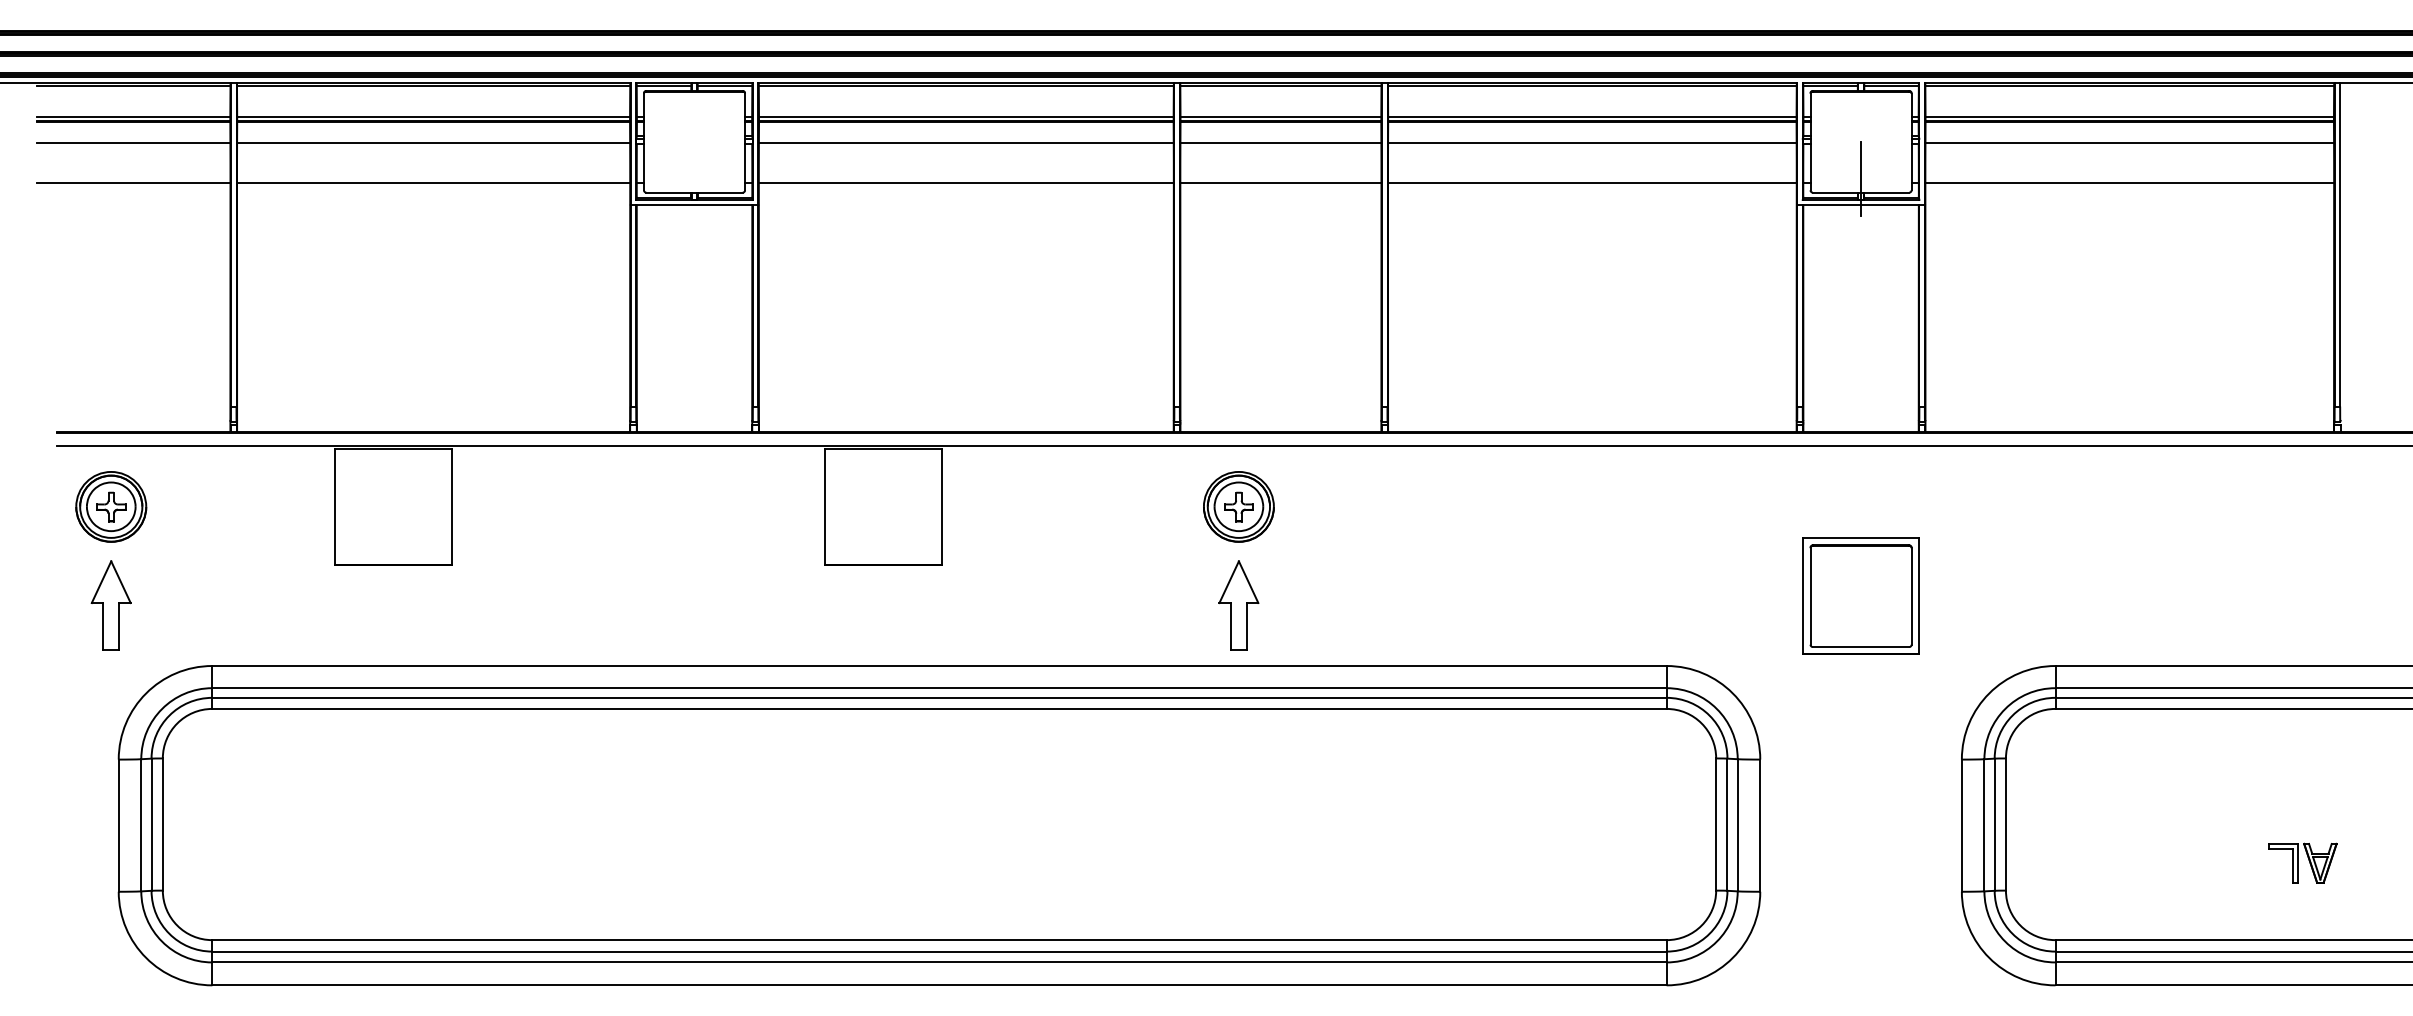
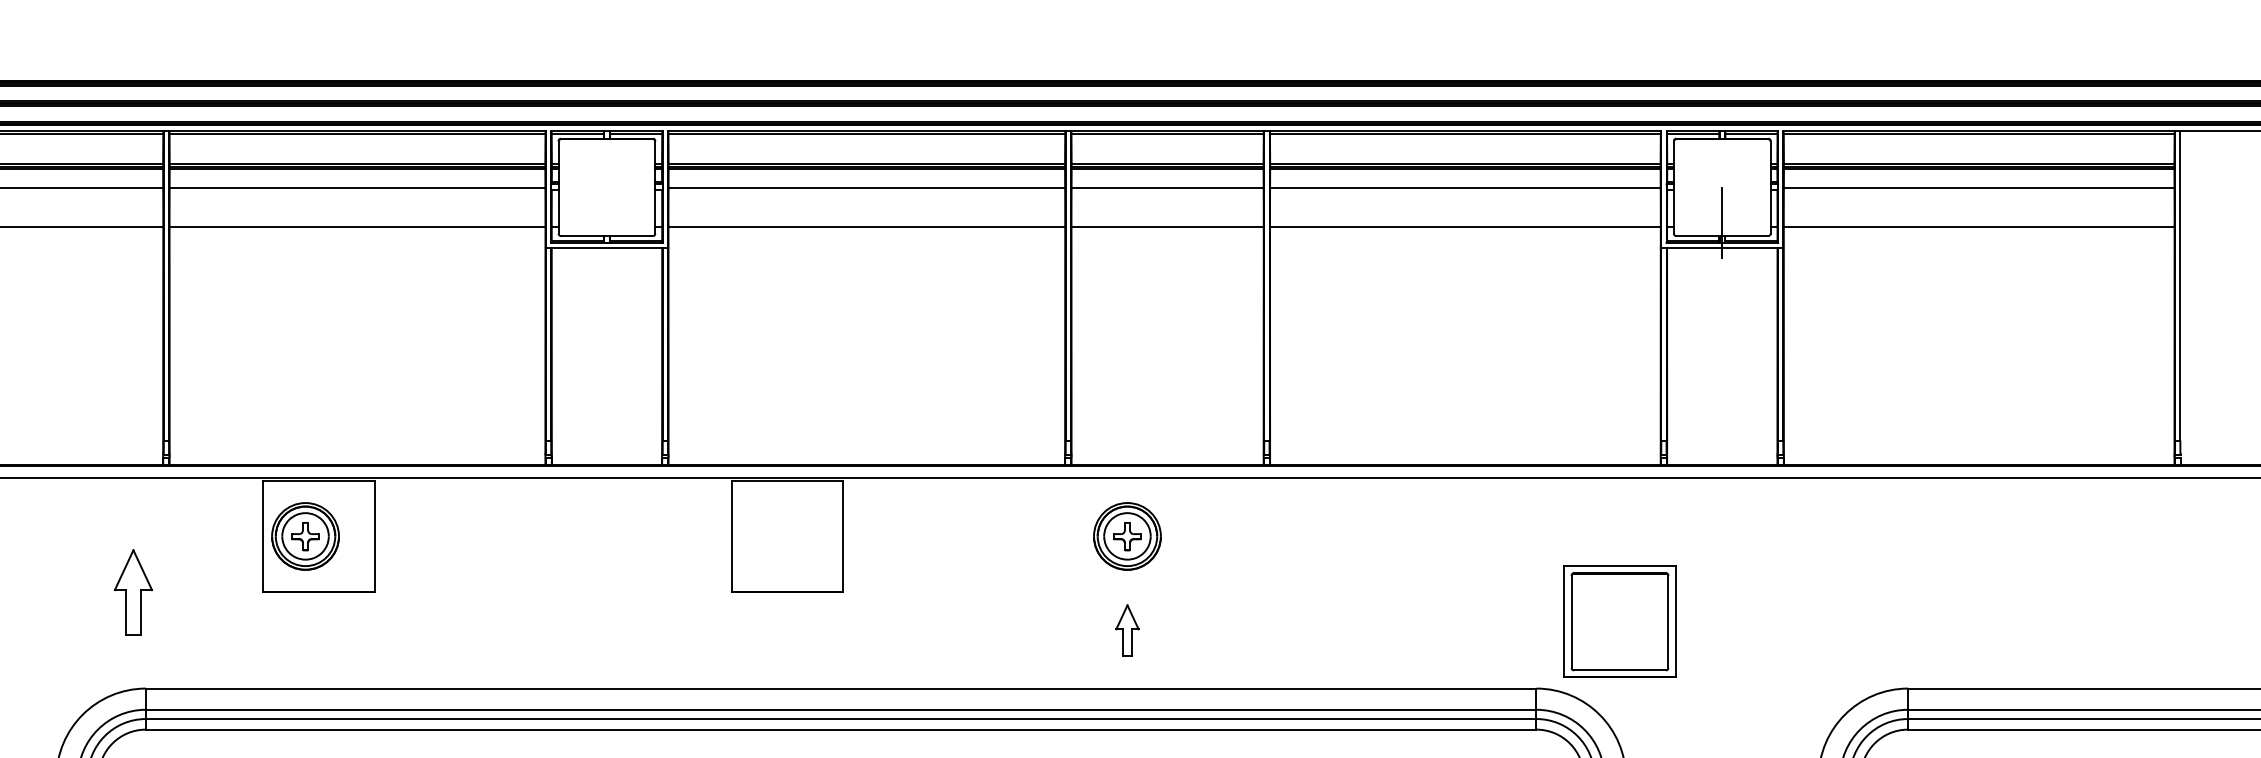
part: (111, 506) -> (305, 536), moved
part: (1860, 595) -> (1619, 621), moved
part: (110, 605) -> (132, 592), moved
part: (1238, 605) -> (1127, 630), size x0.6

